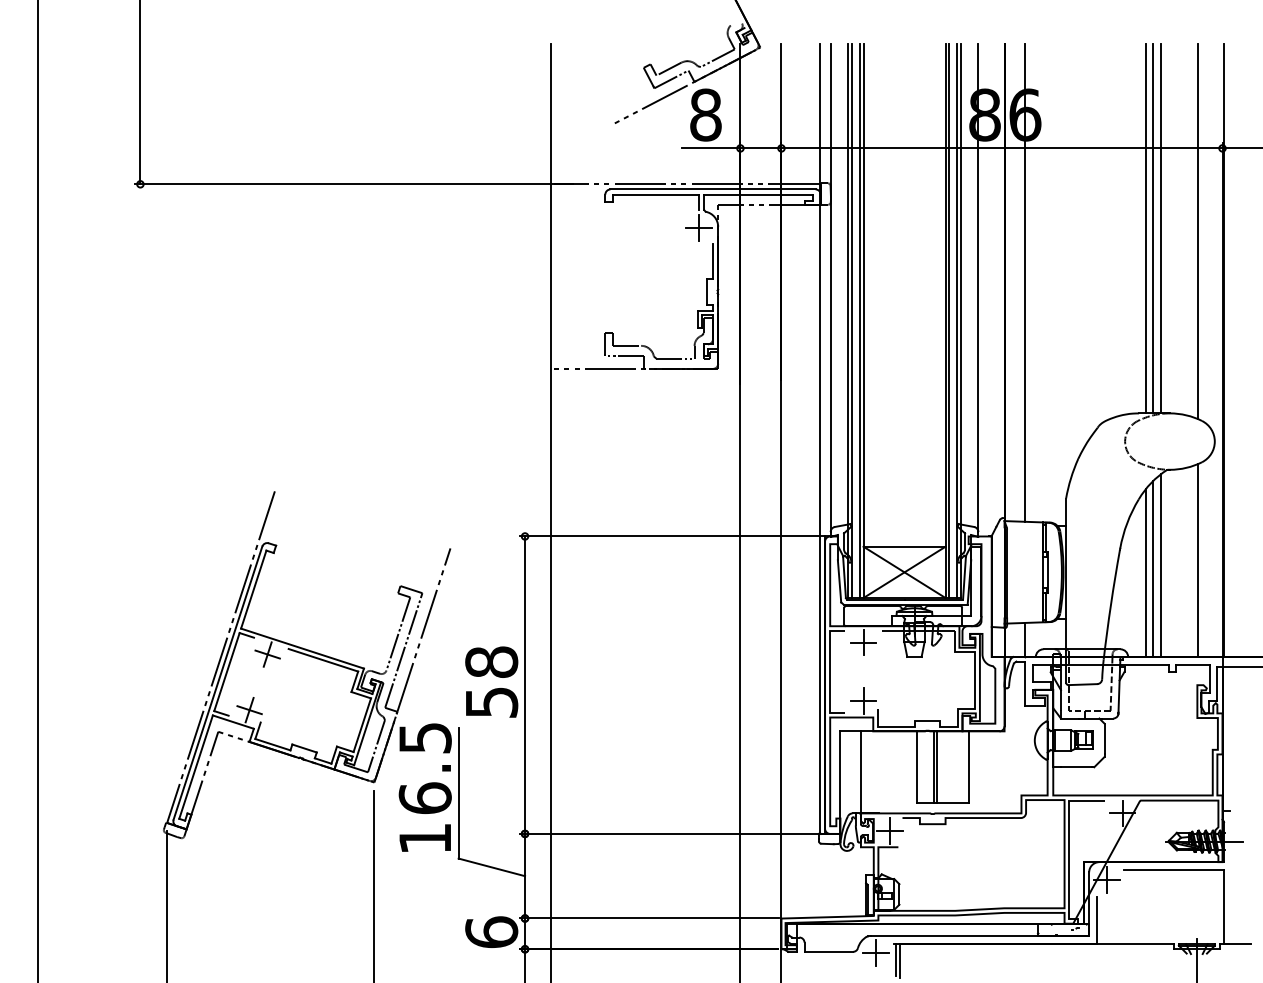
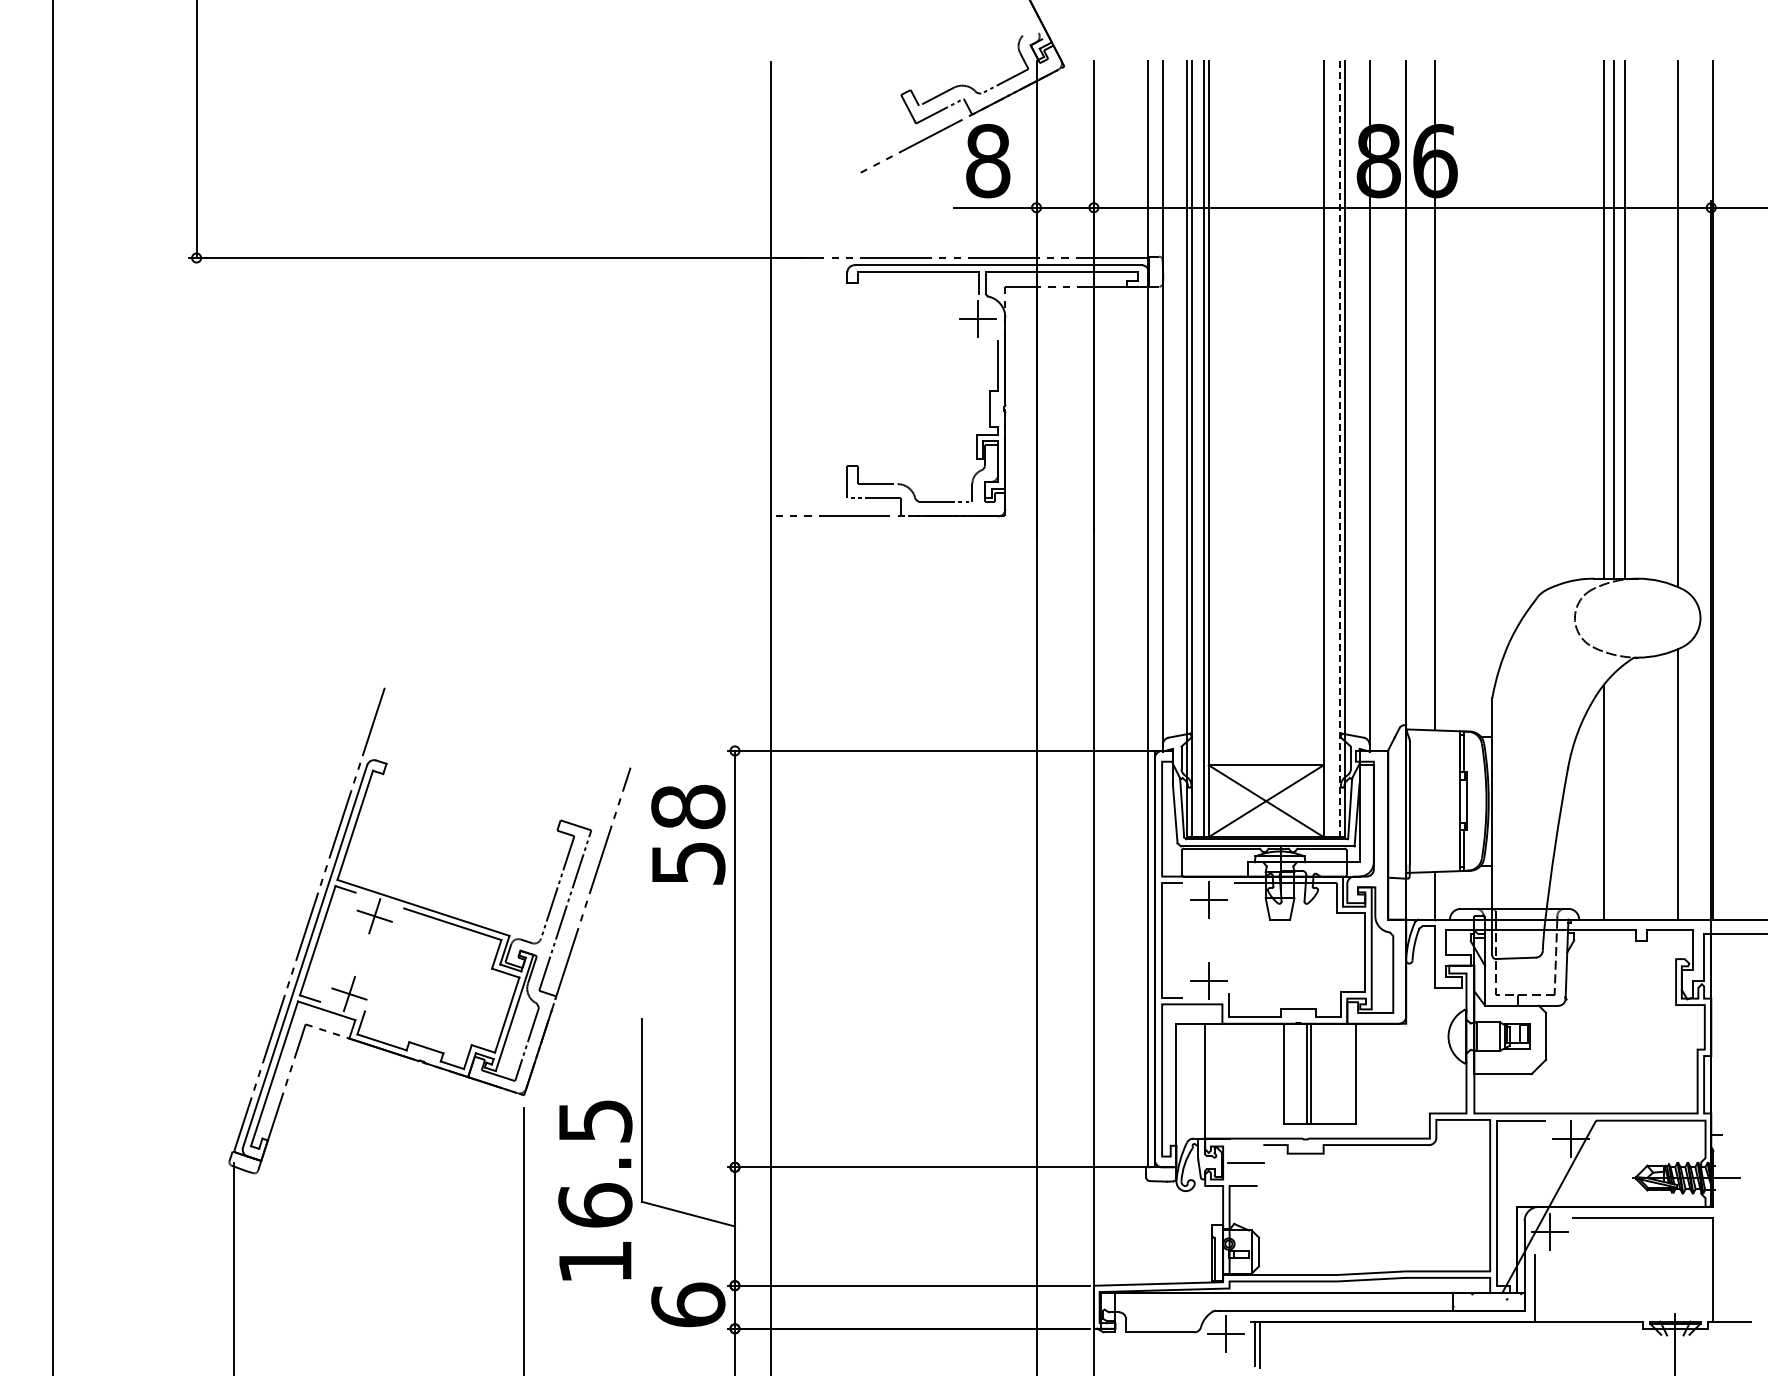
line: (949, 321) -> (1328, 449), removed
line: (957, 321) -> (1340, 449), solid -> dashed
line: (1161, 565) -> (1625, 791), removed
line: (1153, 569) -> (1614, 796), removed
text: (491, 681) -> (688, 834), moved
text: (425, 787) -> (595, 1190), moved
line: (890, 830) -> (1246, 1162), removed

